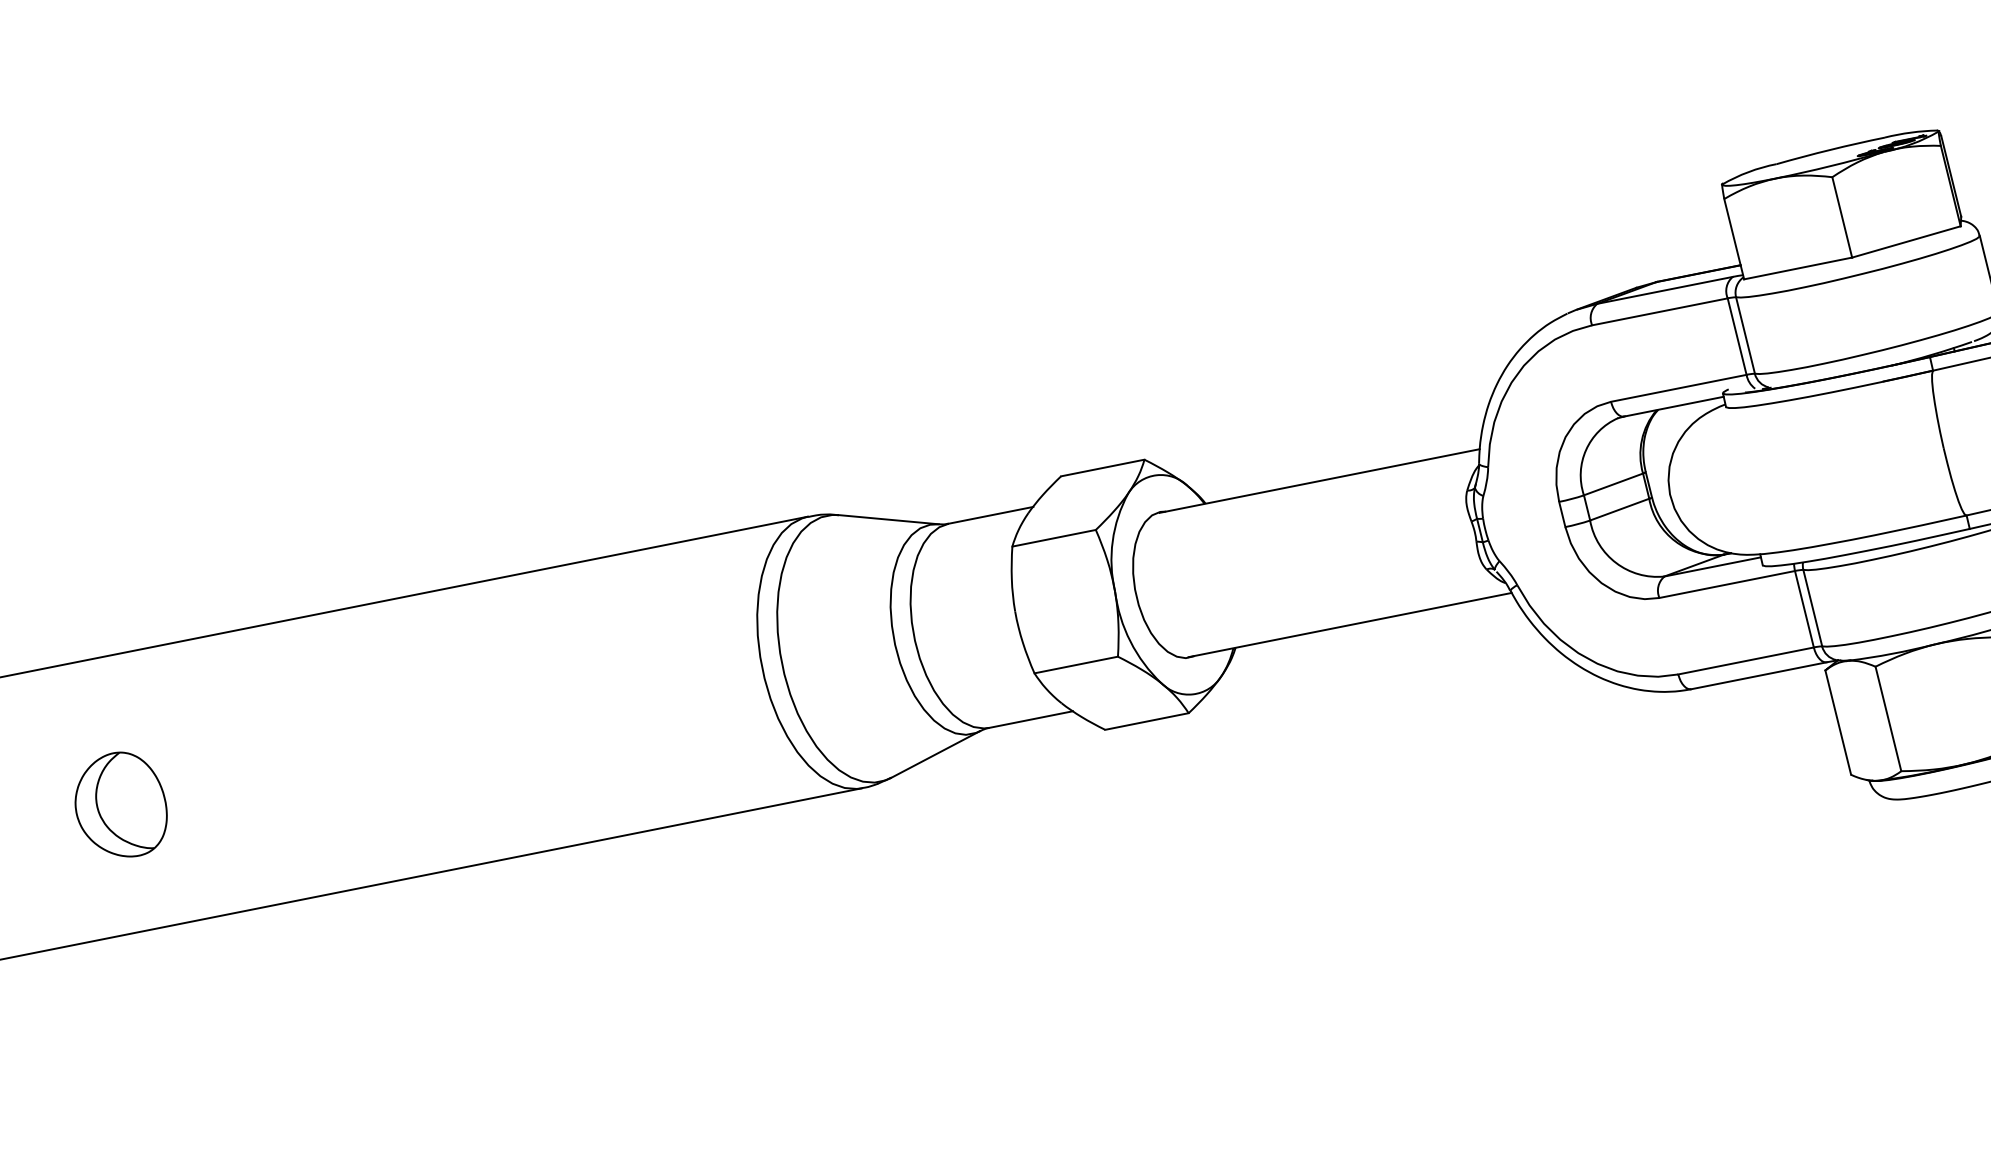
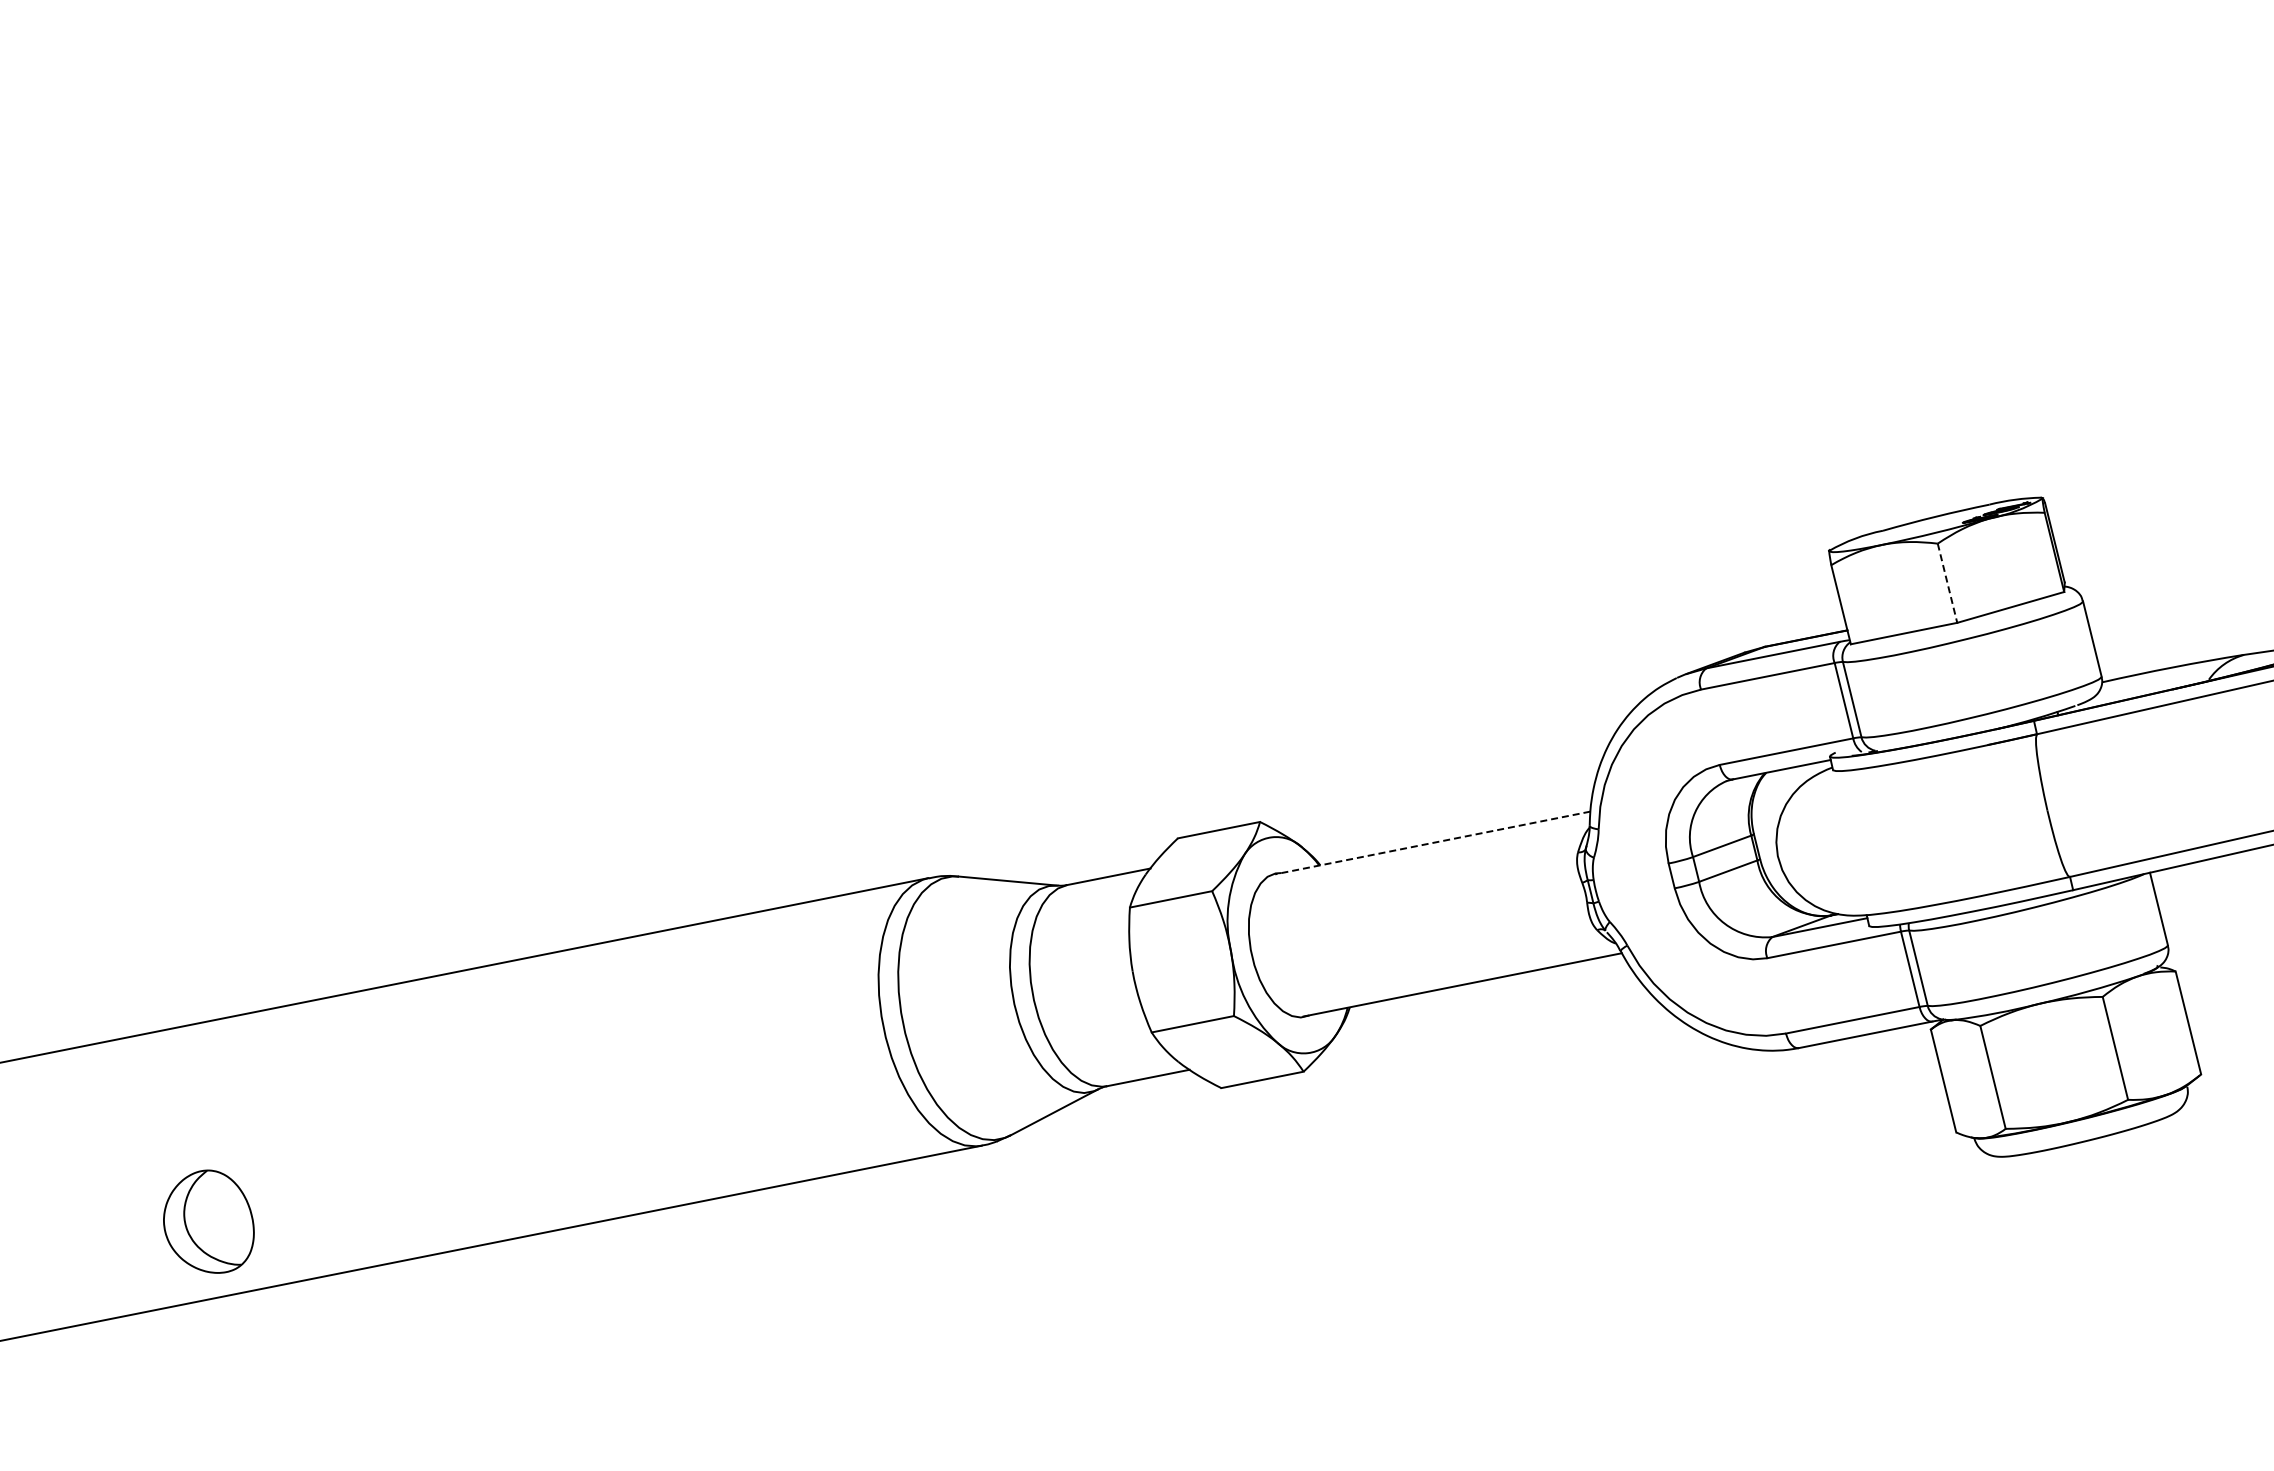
line: (1842, 217) -> (1947, 583), solid -> dashed
line: (1319, 480) -> (1432, 842), solid -> dashed
part: (120, 804) -> (208, 1221), moved

